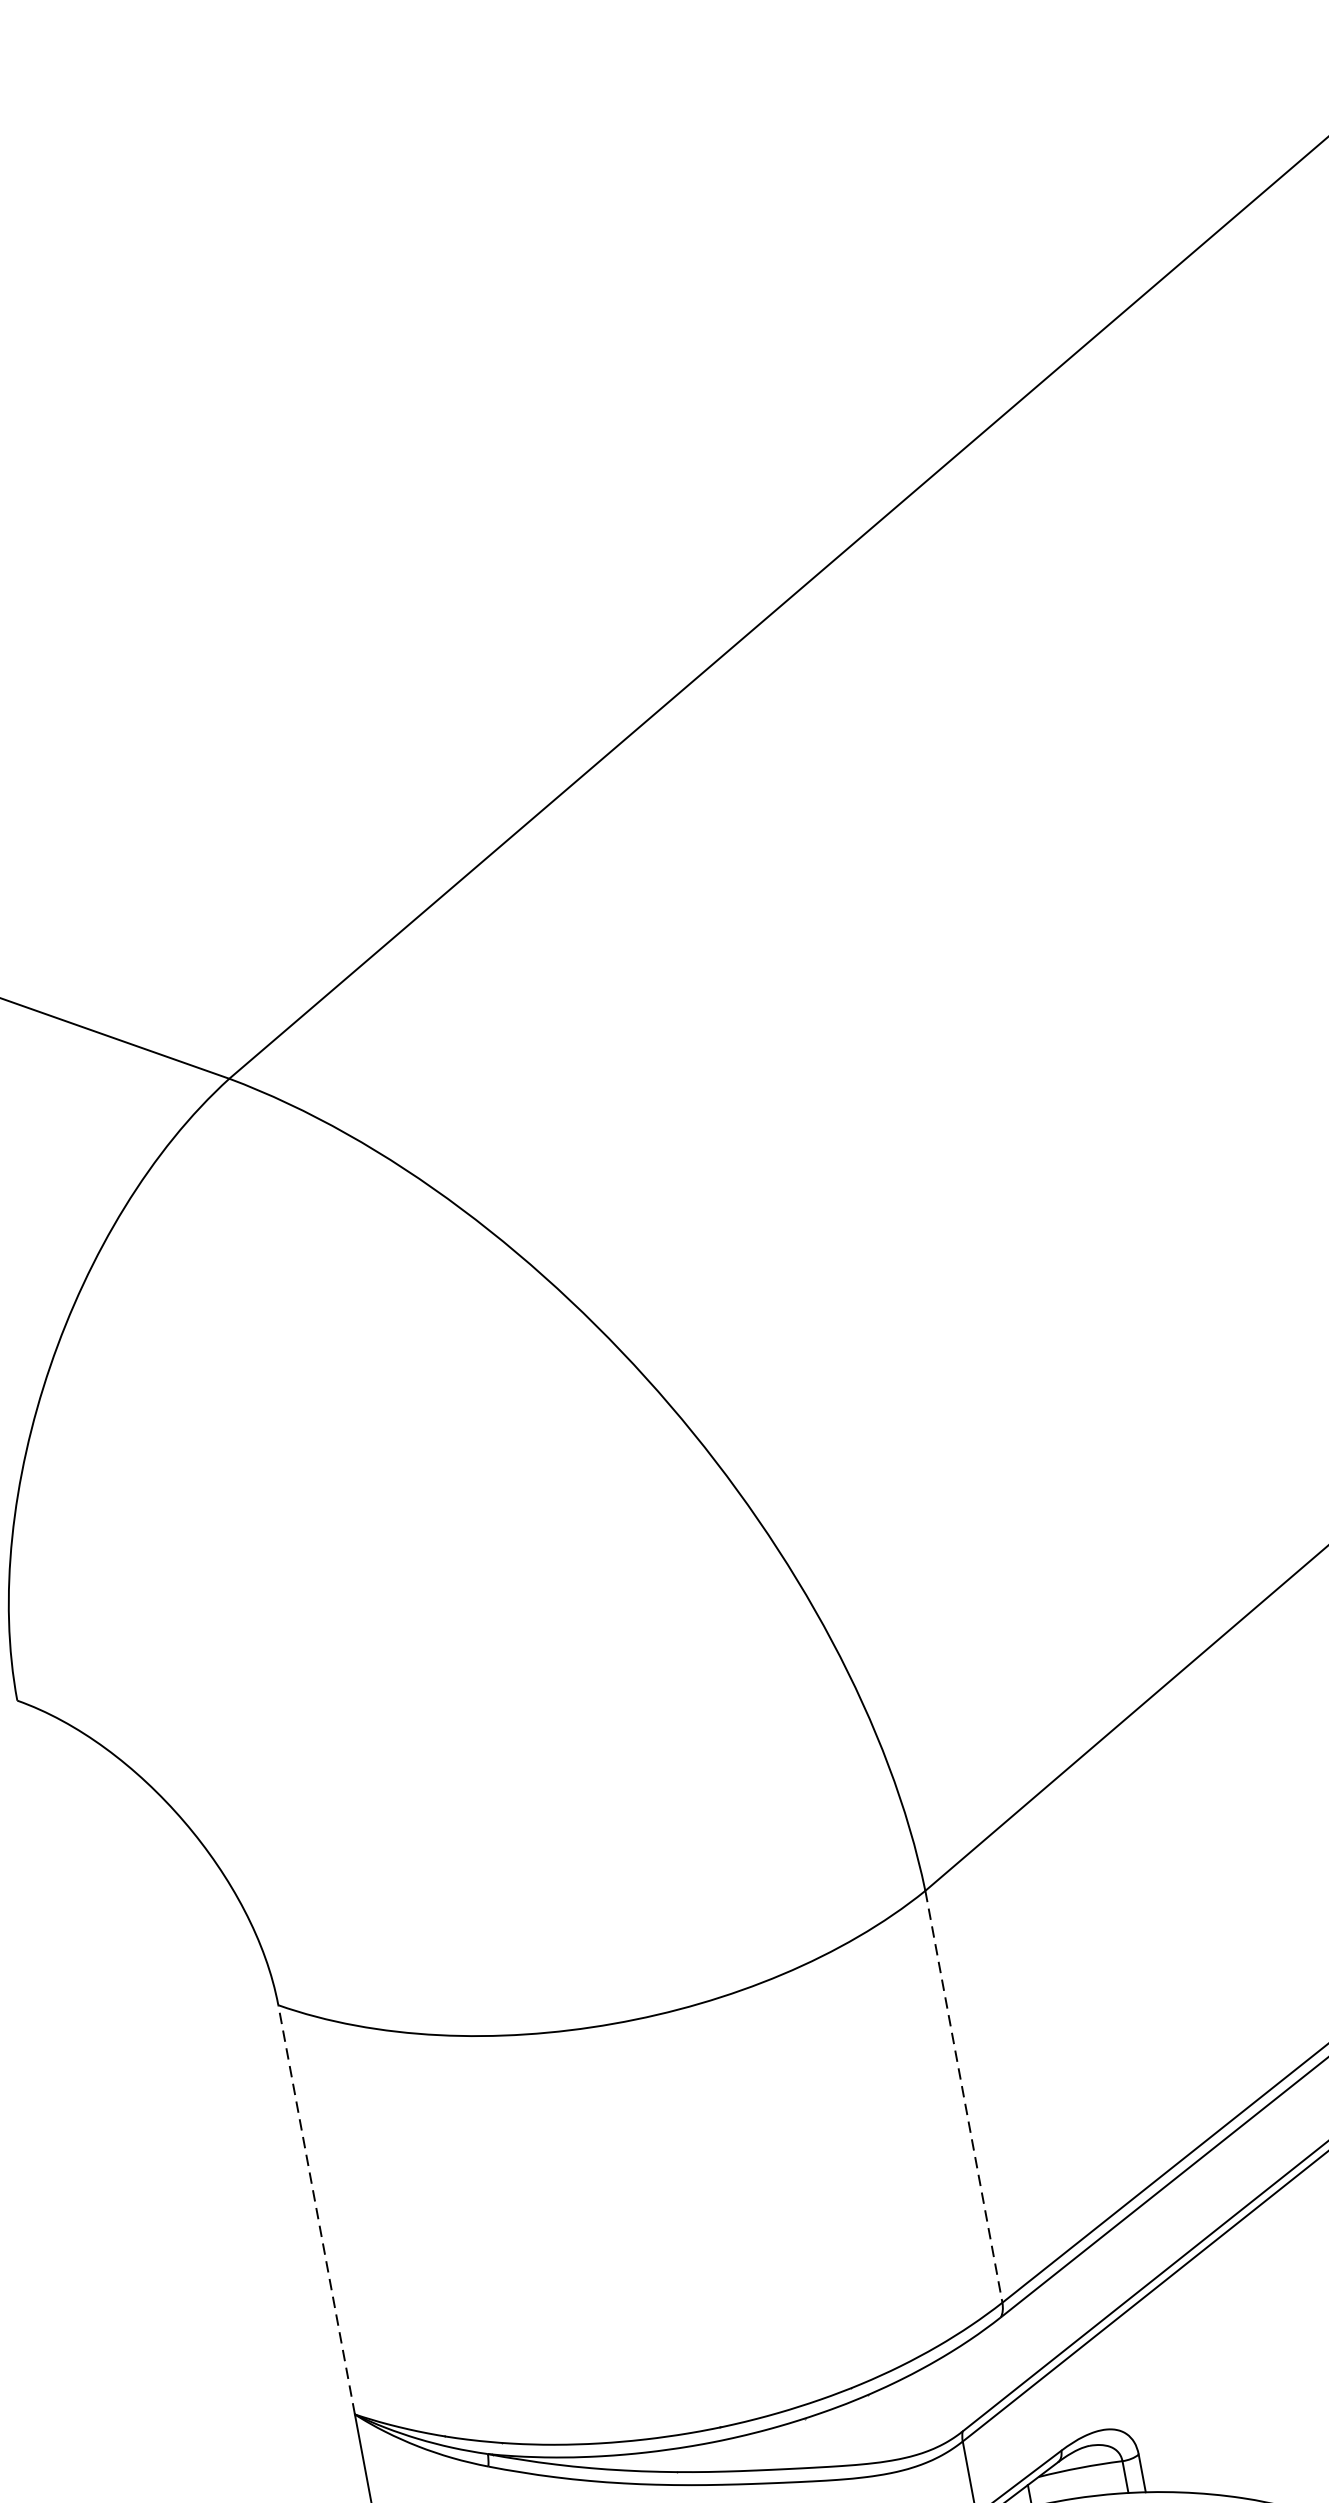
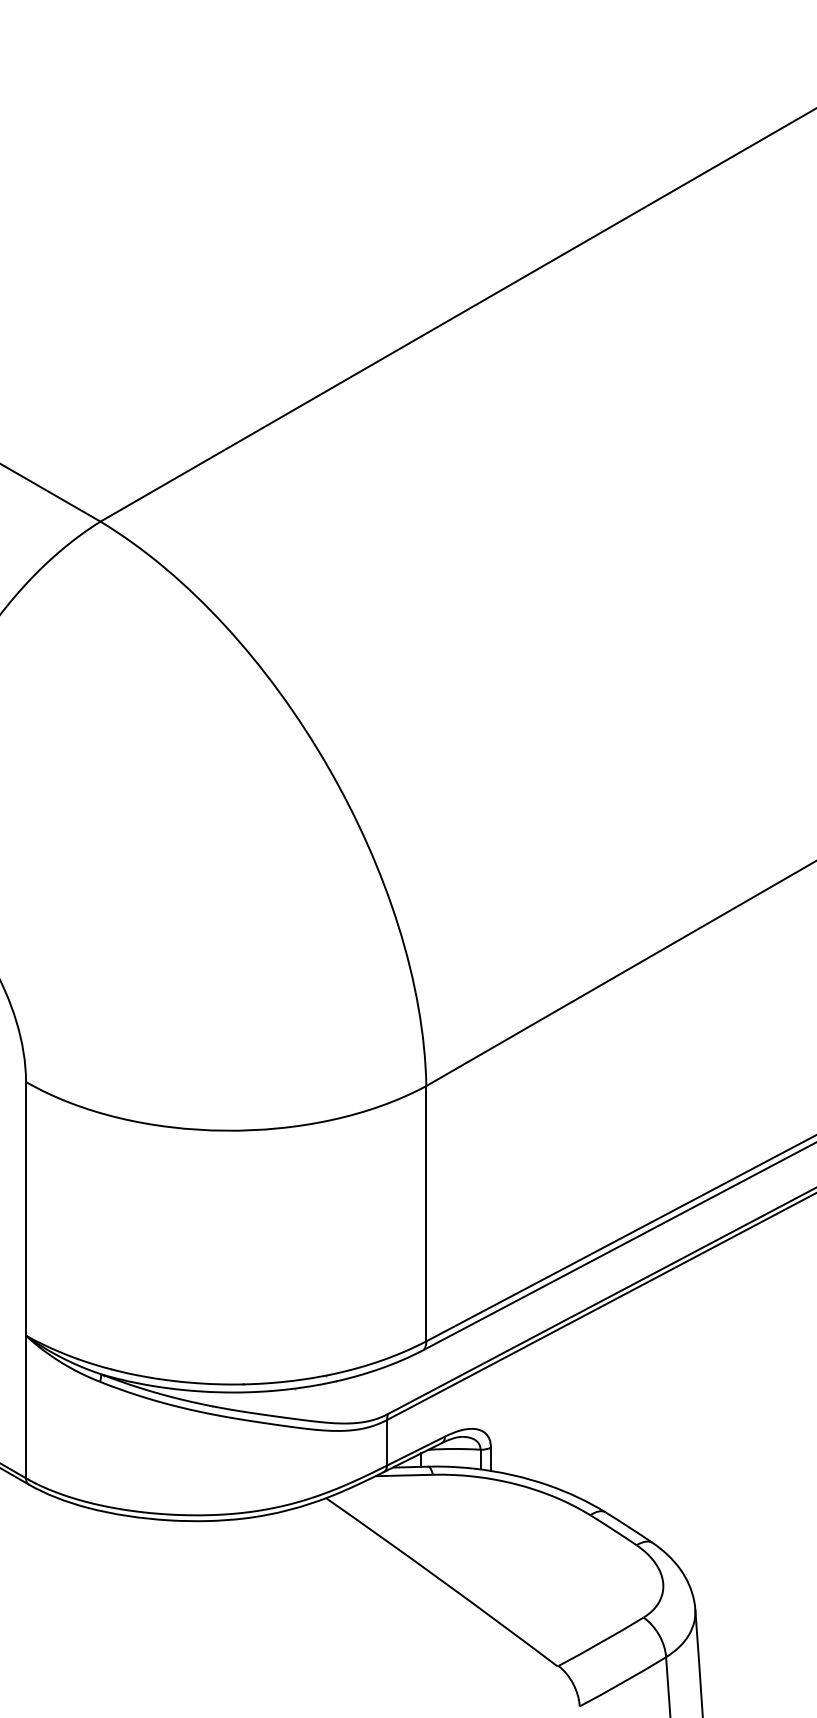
line: (964, 2096) -> (426, 1213), dashed -> solid
line: (317, 2209) -> (26, 1208), dashed -> solid

